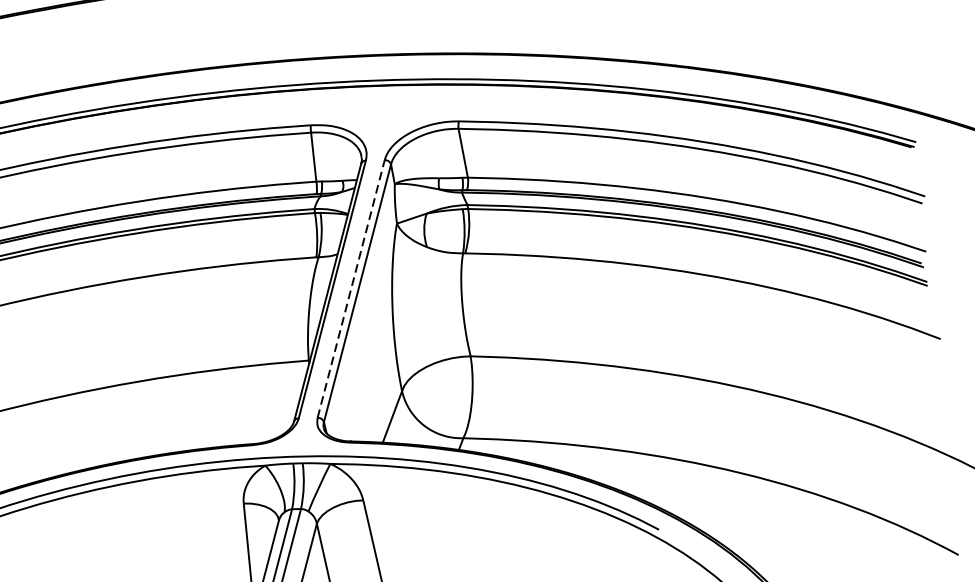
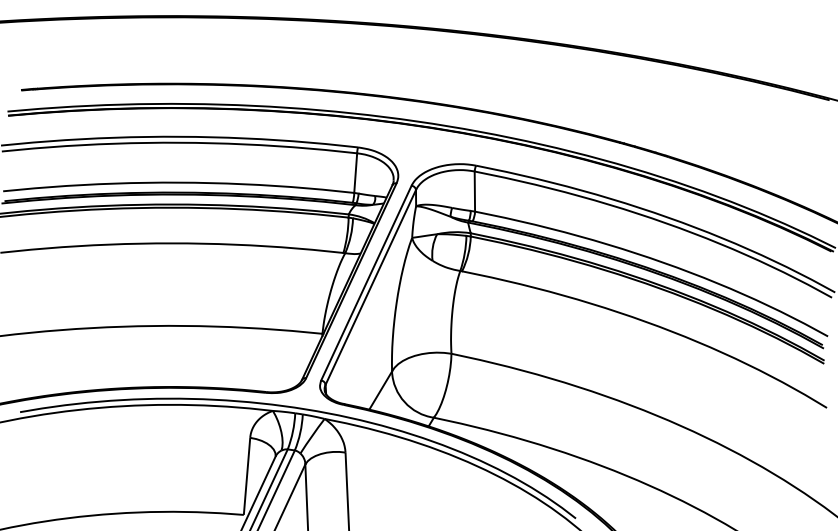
line: (351, 288) -> (366, 282), dashed -> solid

